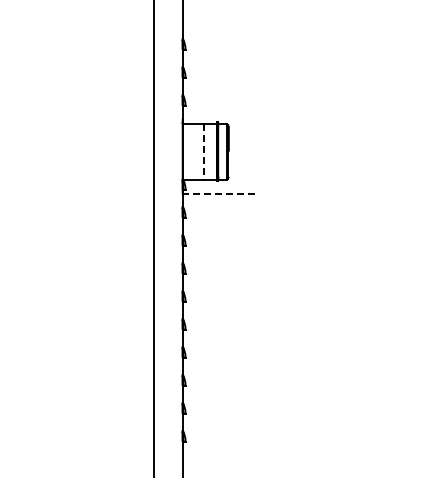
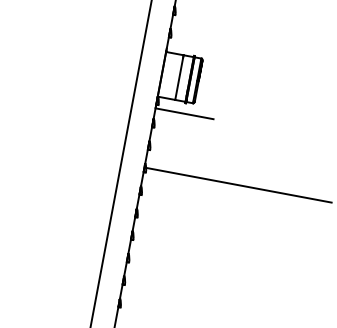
line: (204, 151) -> (179, 77), dashed -> solid
line: (218, 194) -> (184, 114), dashed -> solid
line: (299, 267) -> (238, 184), added

